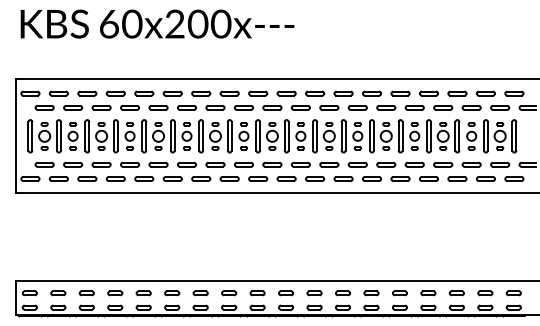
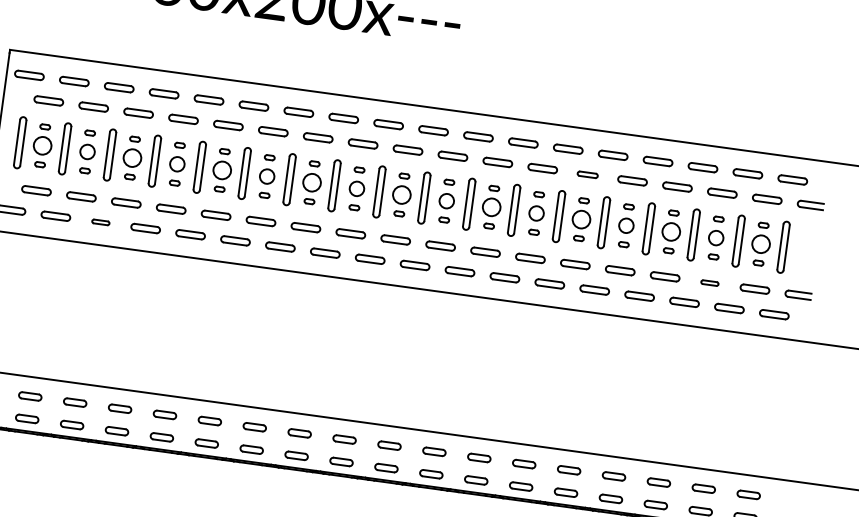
part: (386, 107) -> (588, 174), size x0.7
part: (471, 164) -> (709, 282), size x0.6
part: (87, 178) -> (101, 221), size x0.6

